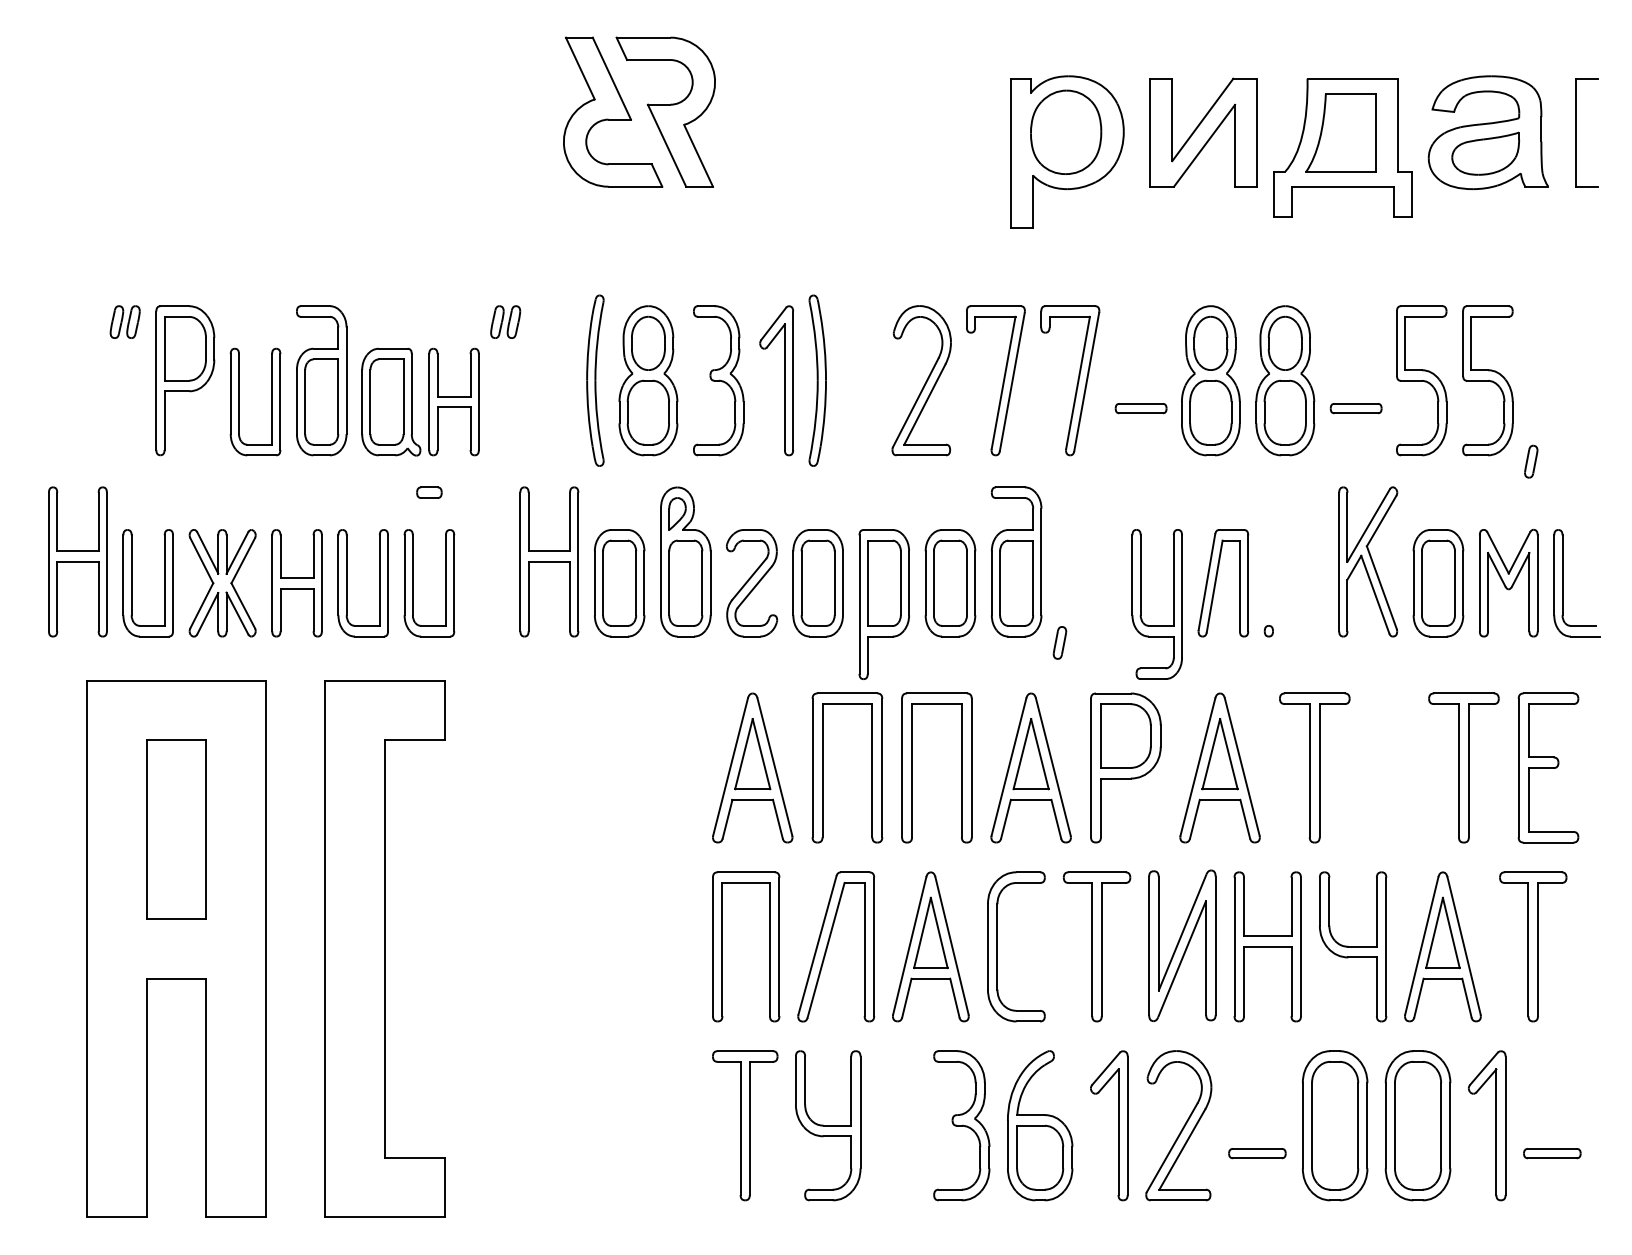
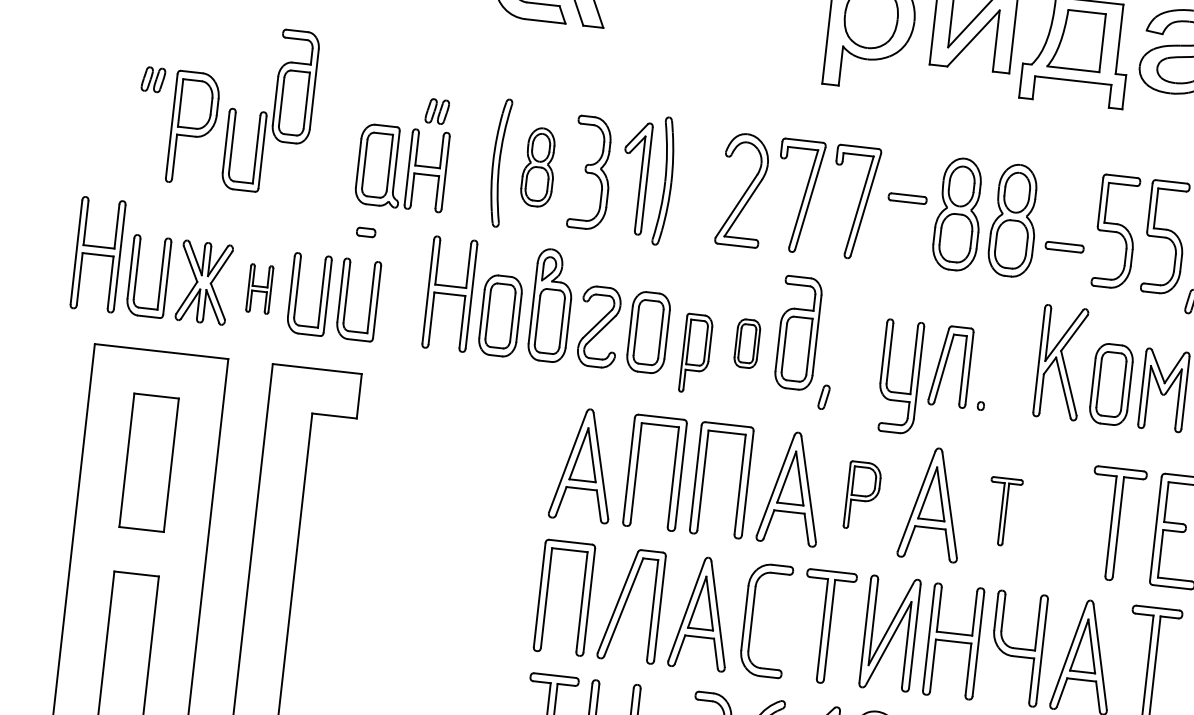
part: (321, 380) -> (295, 86), moved
part: (648, 380) -> (539, 167), size x0.7
part: (412, 401) -> (396, 166), moved
part: (1140, 408) -> (907, 198), moved
part: (296, 583) -> (259, 289), size x0.6
part: (950, 583) -> (747, 343), size x0.6
part: (883, 604) -> (695, 353), size x0.7
part: (1125, 767) -> (862, 495), size x0.6
part: (1314, 767) -> (1003, 511), size x0.6

